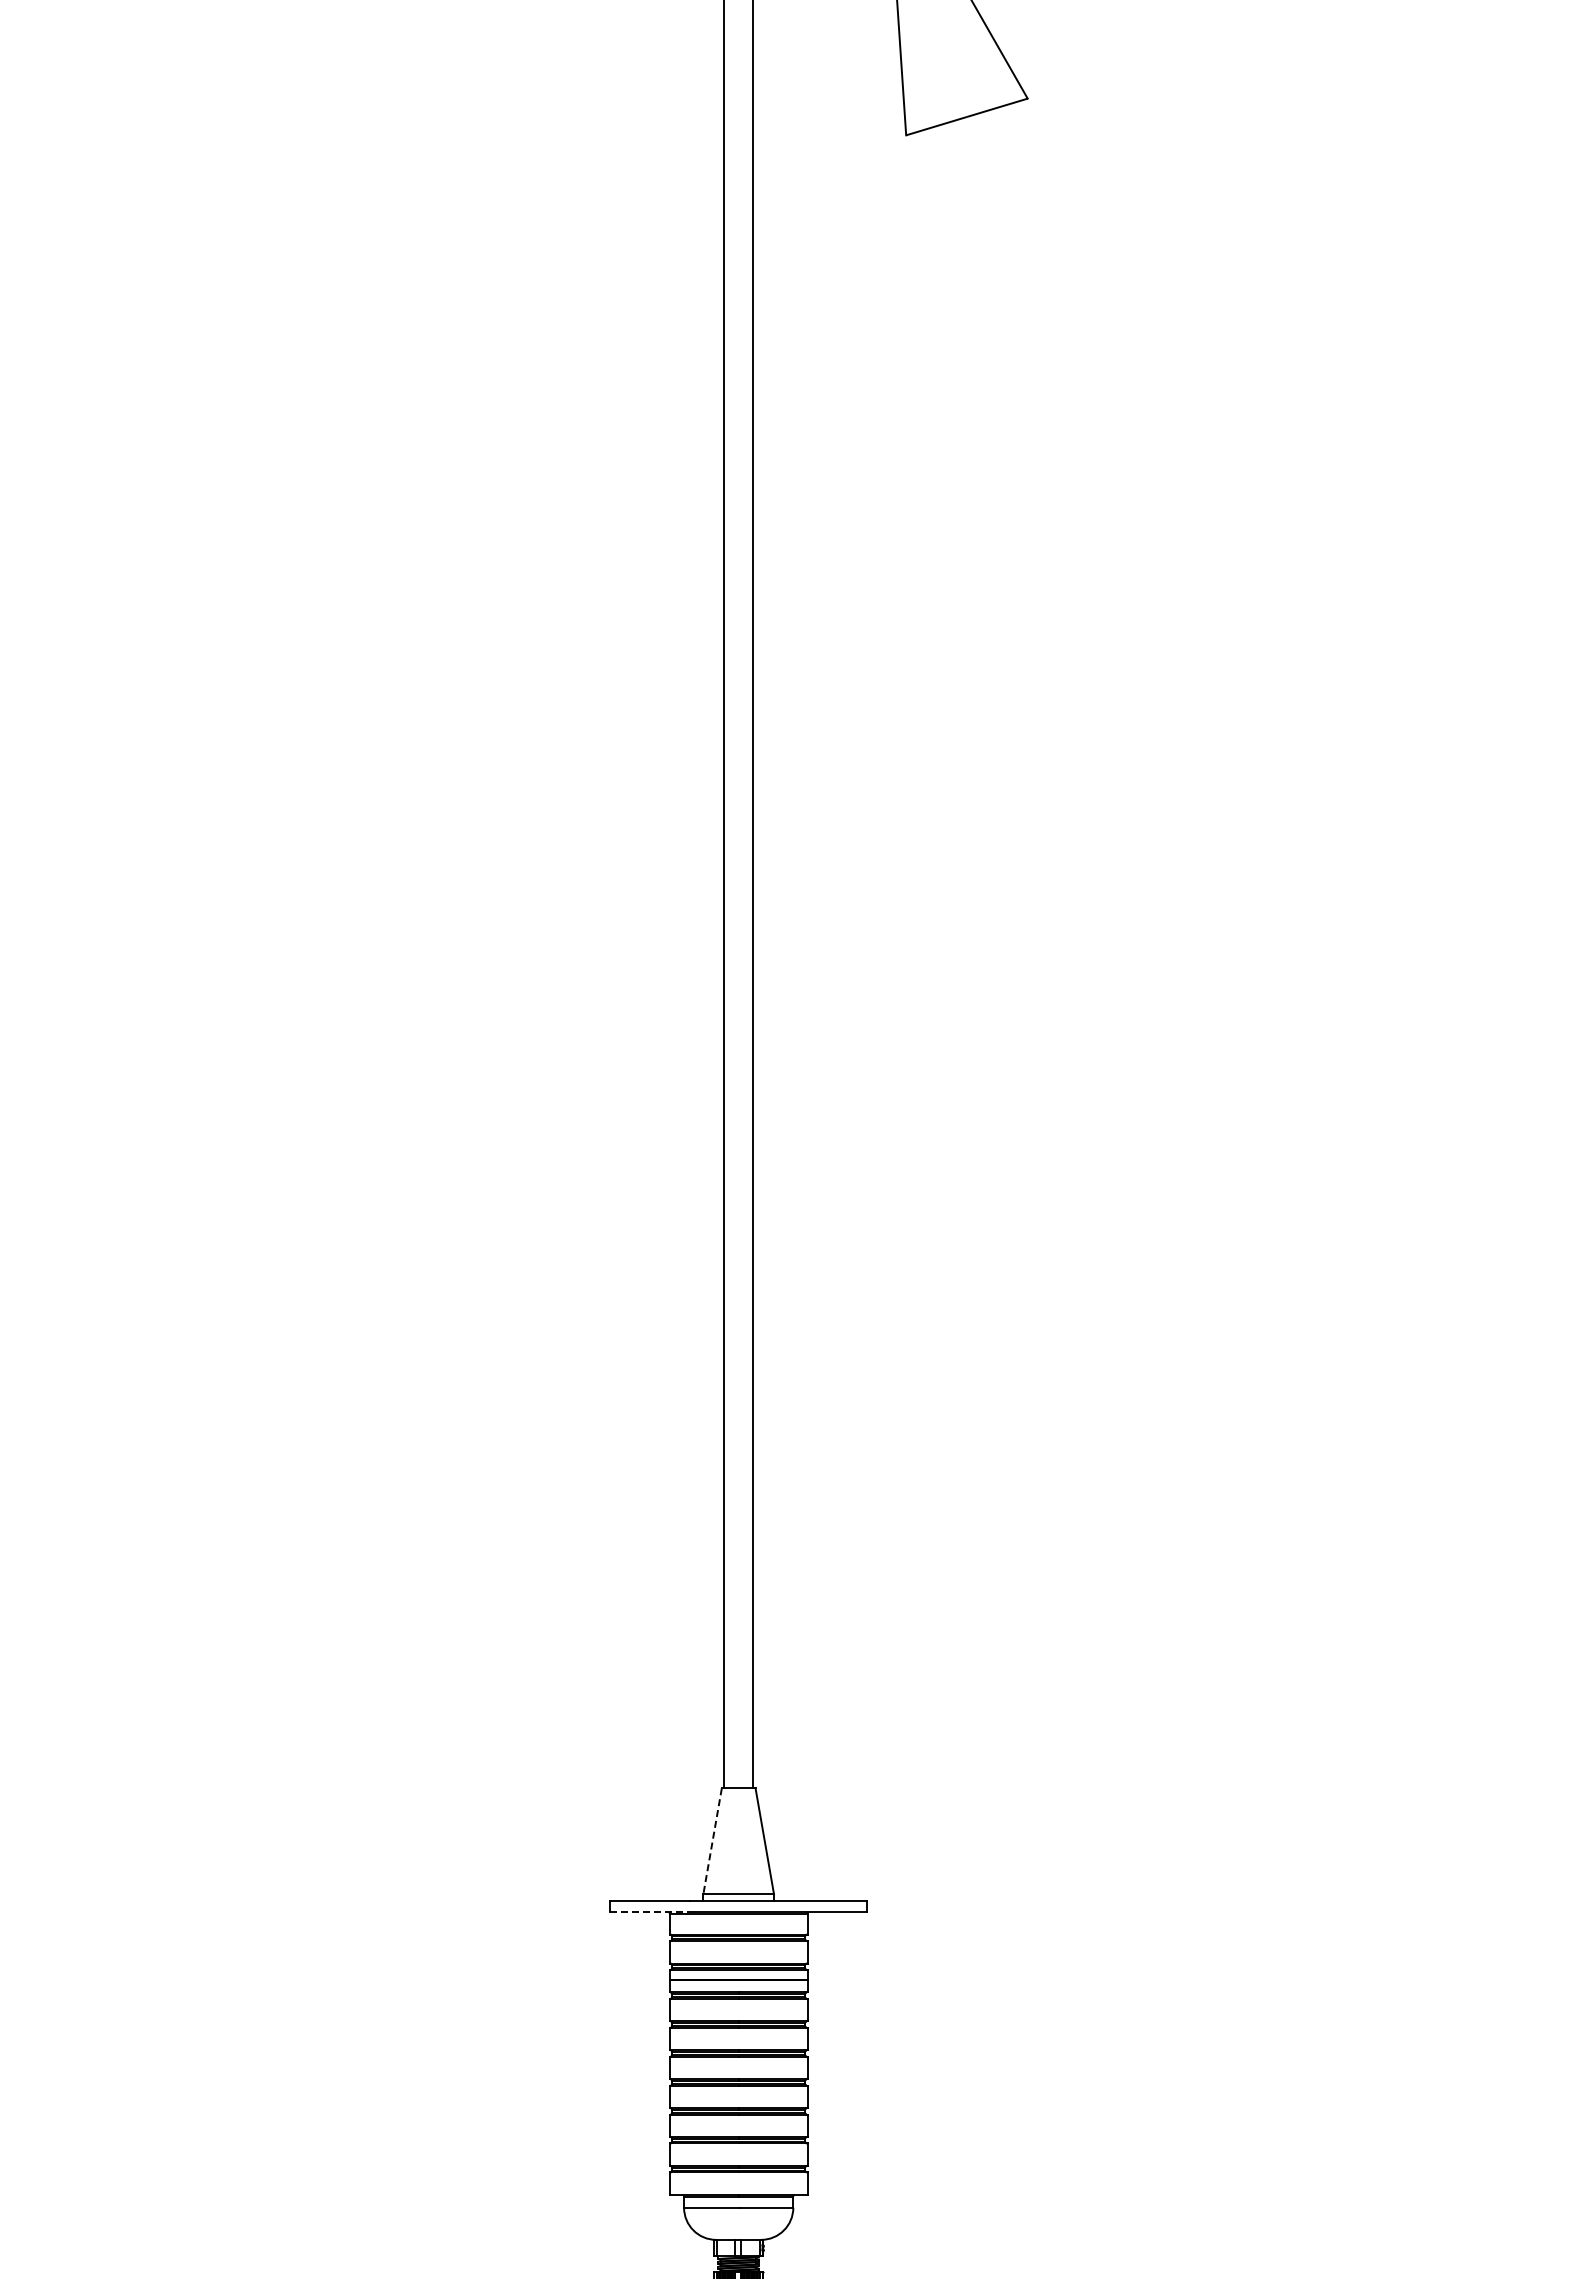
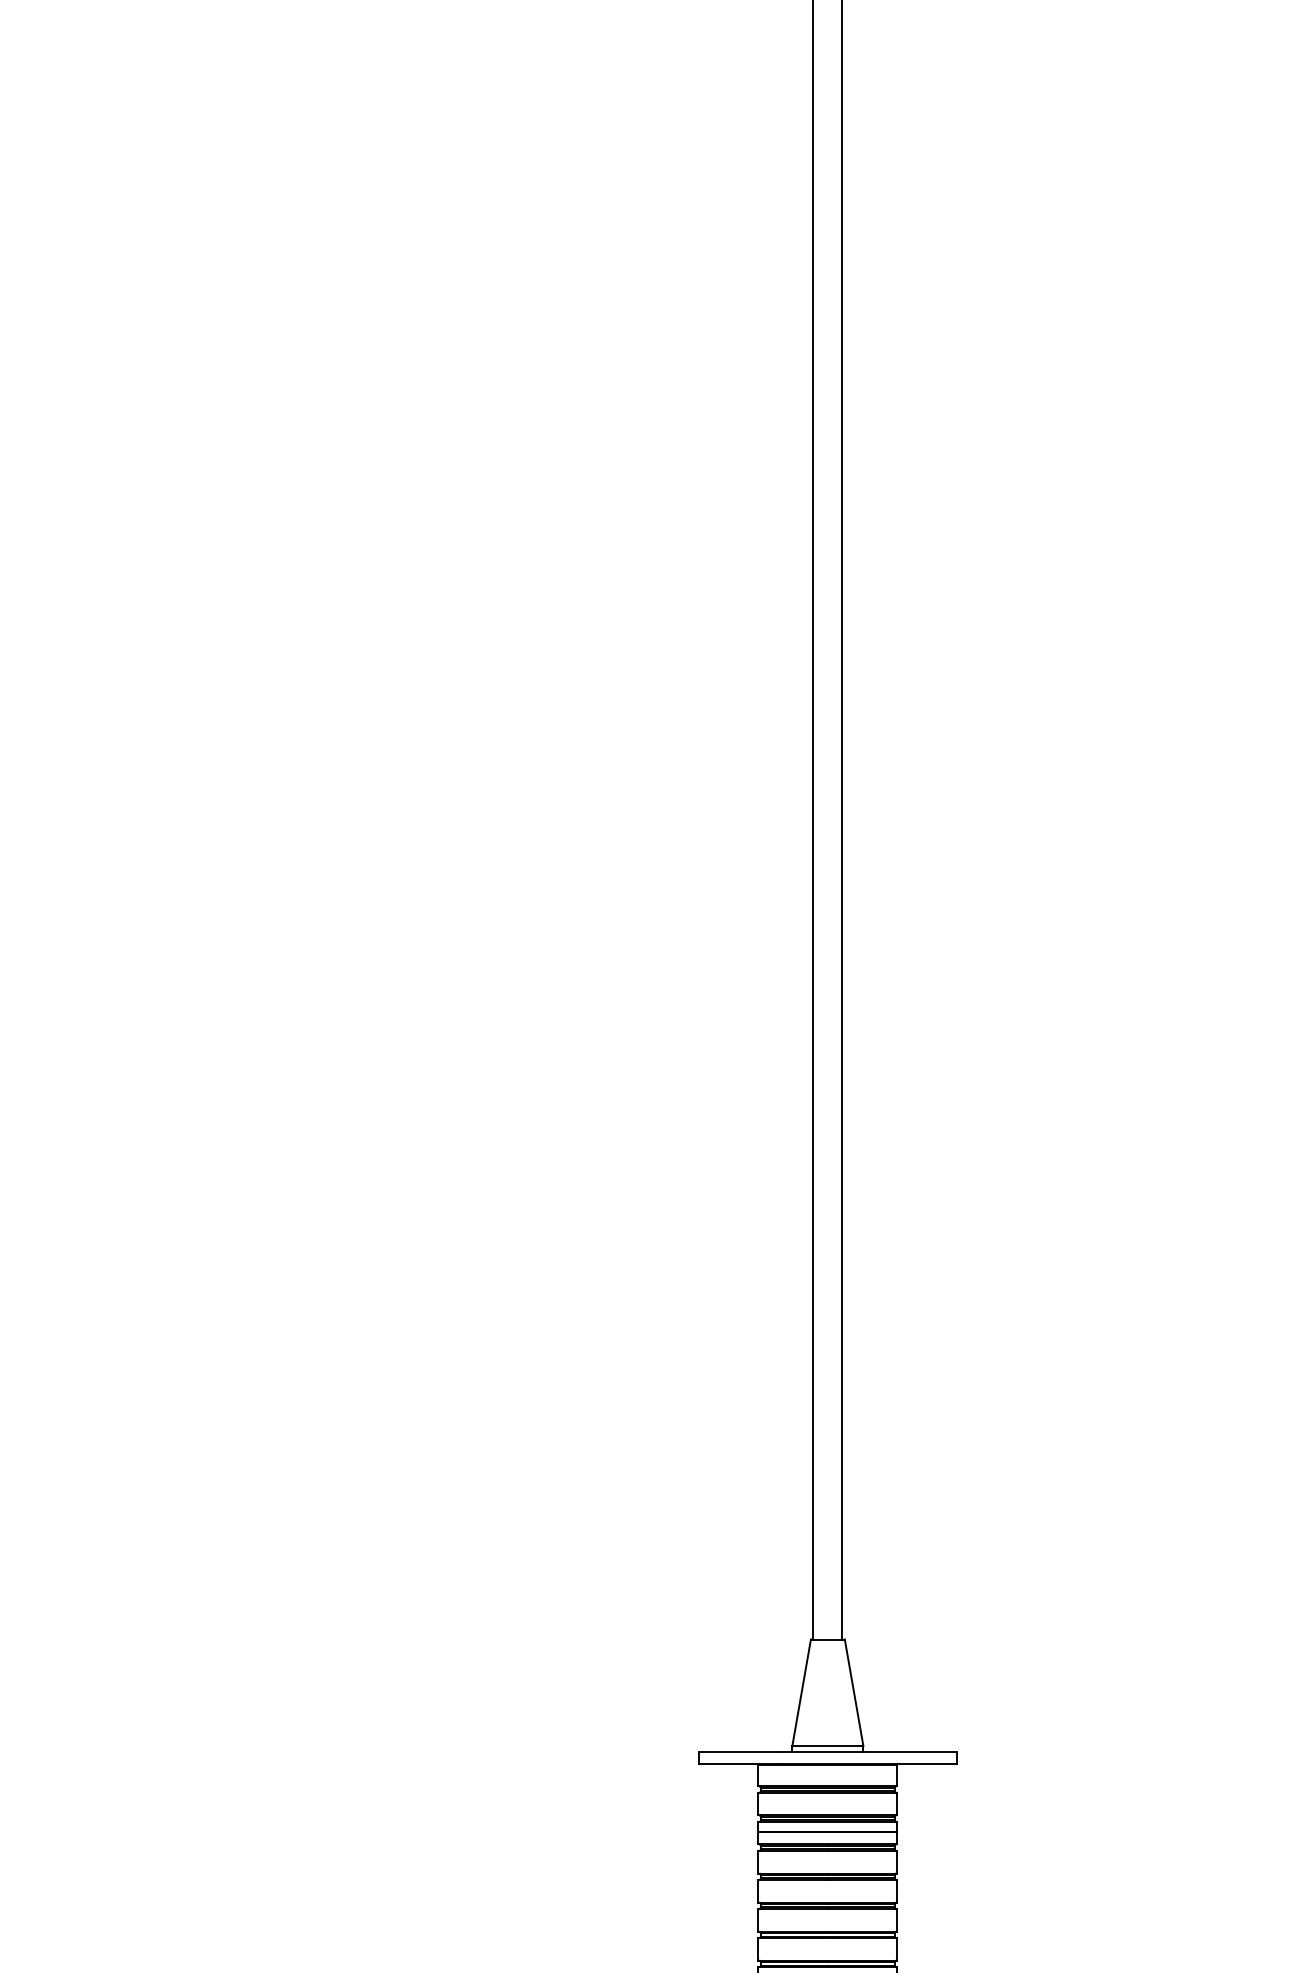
line: (712, 1841) -> (801, 1692), dashed -> solid
line: (650, 1912) -> (739, 1764), dashed -> solid

